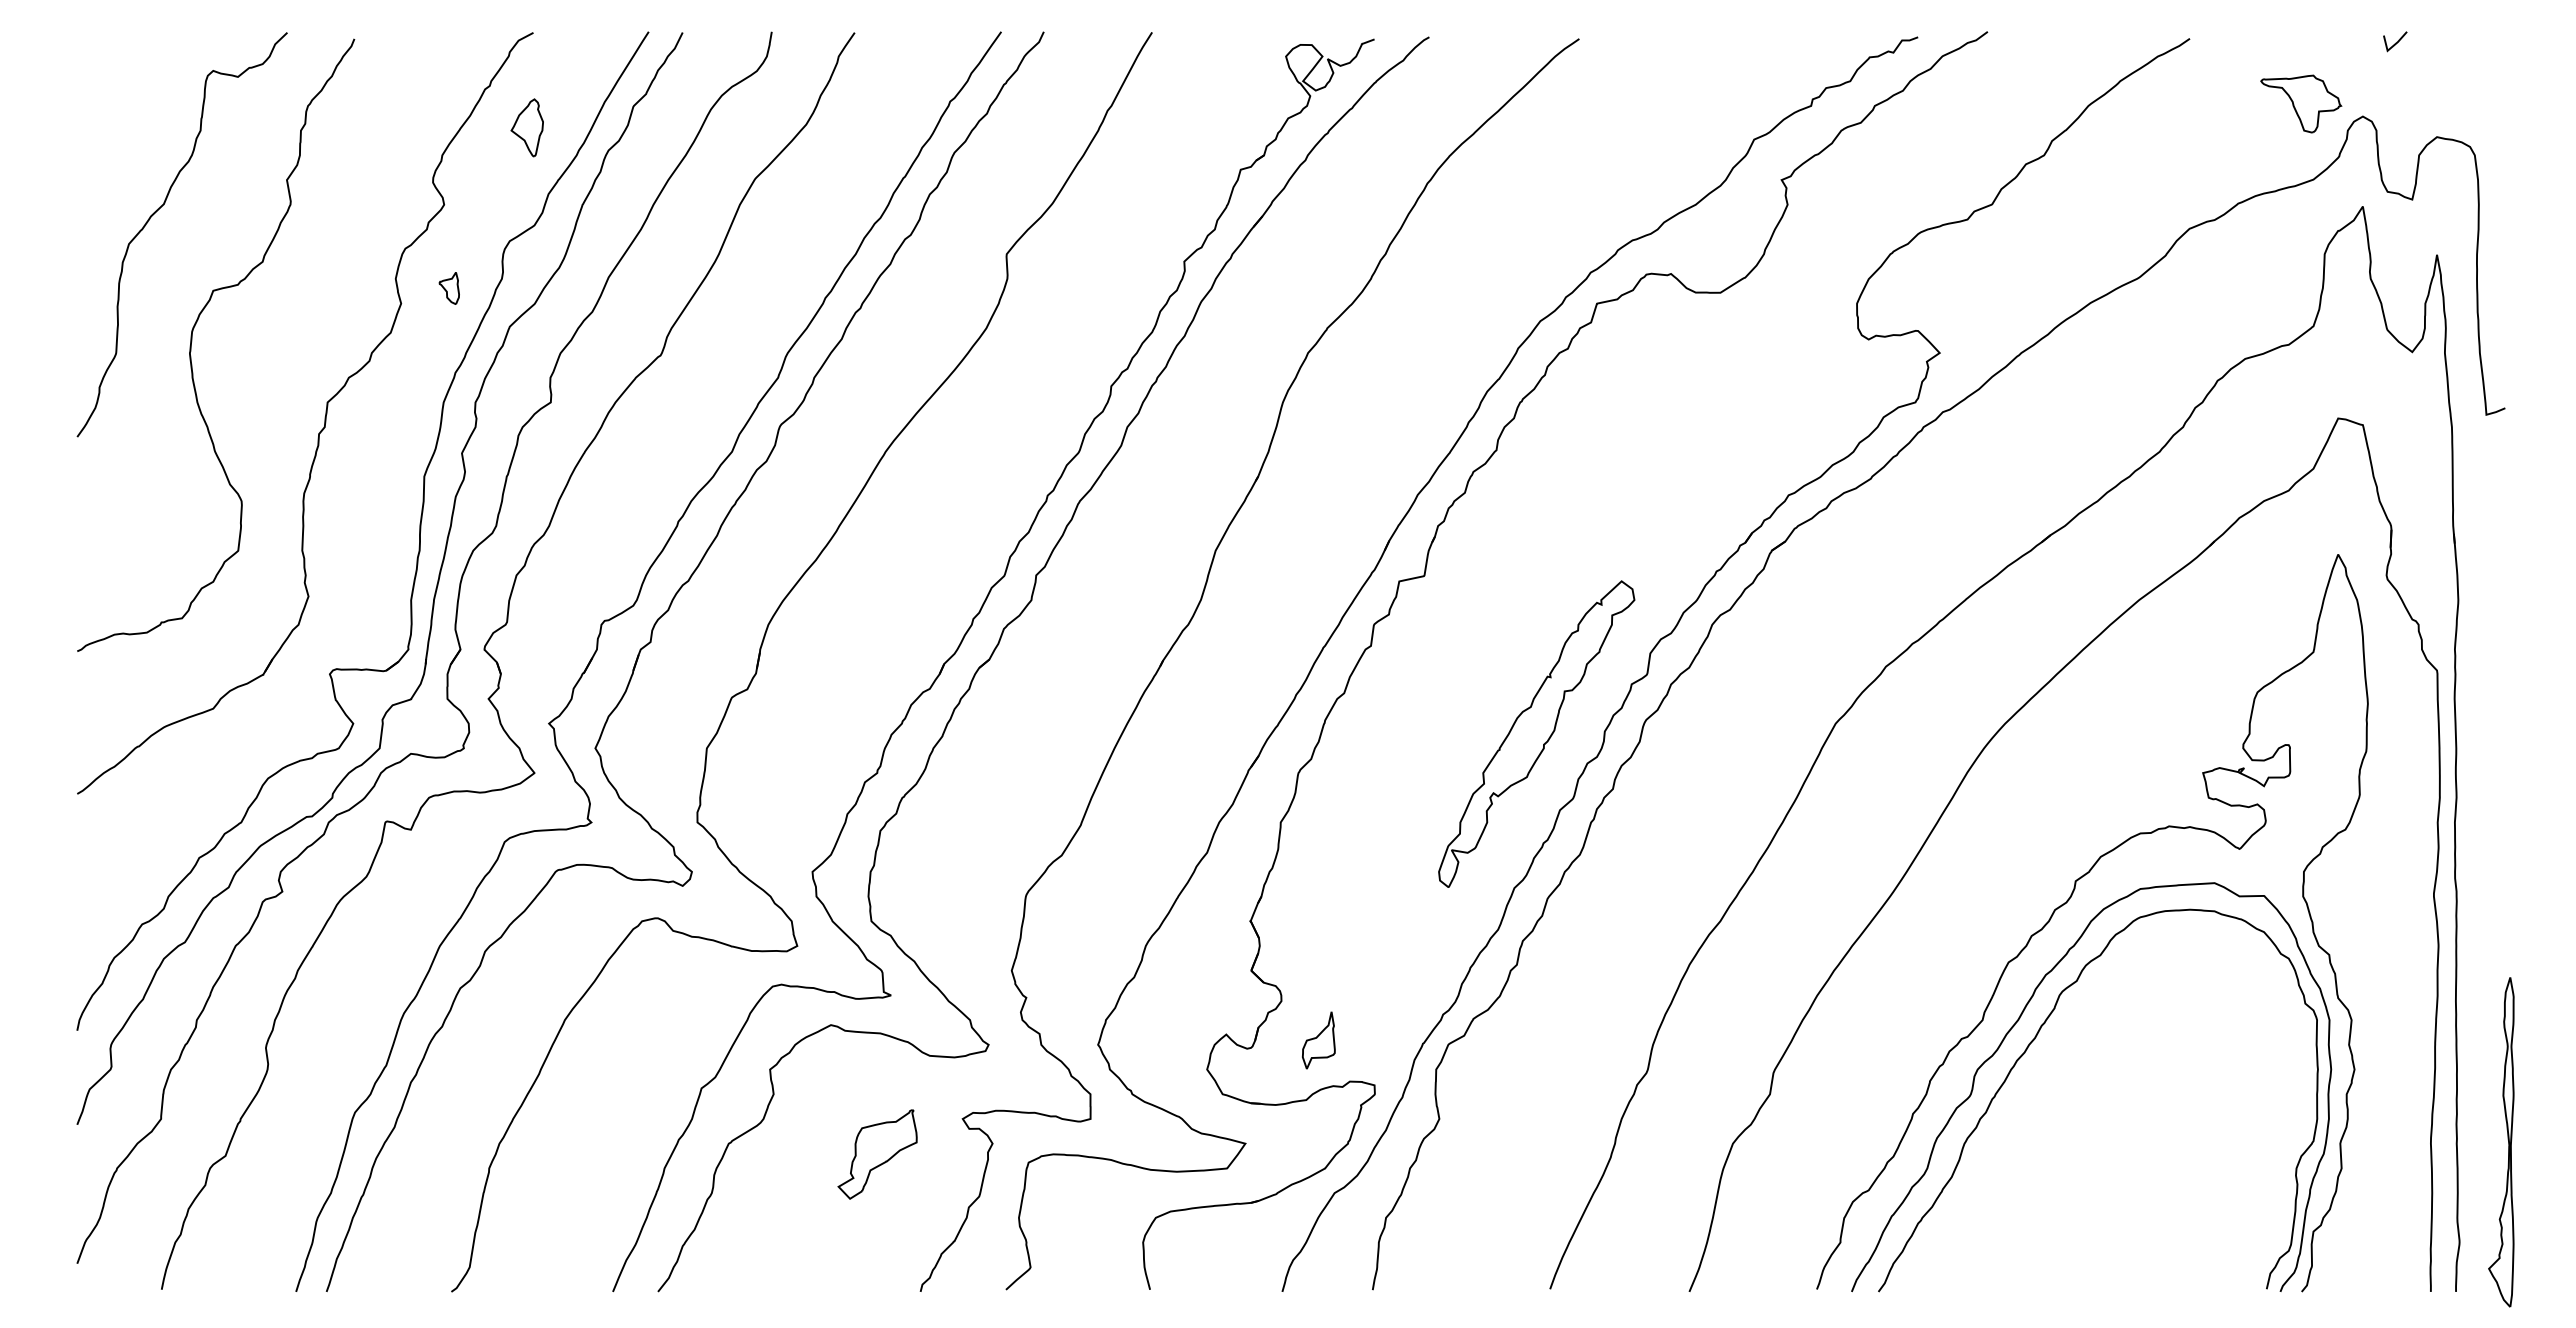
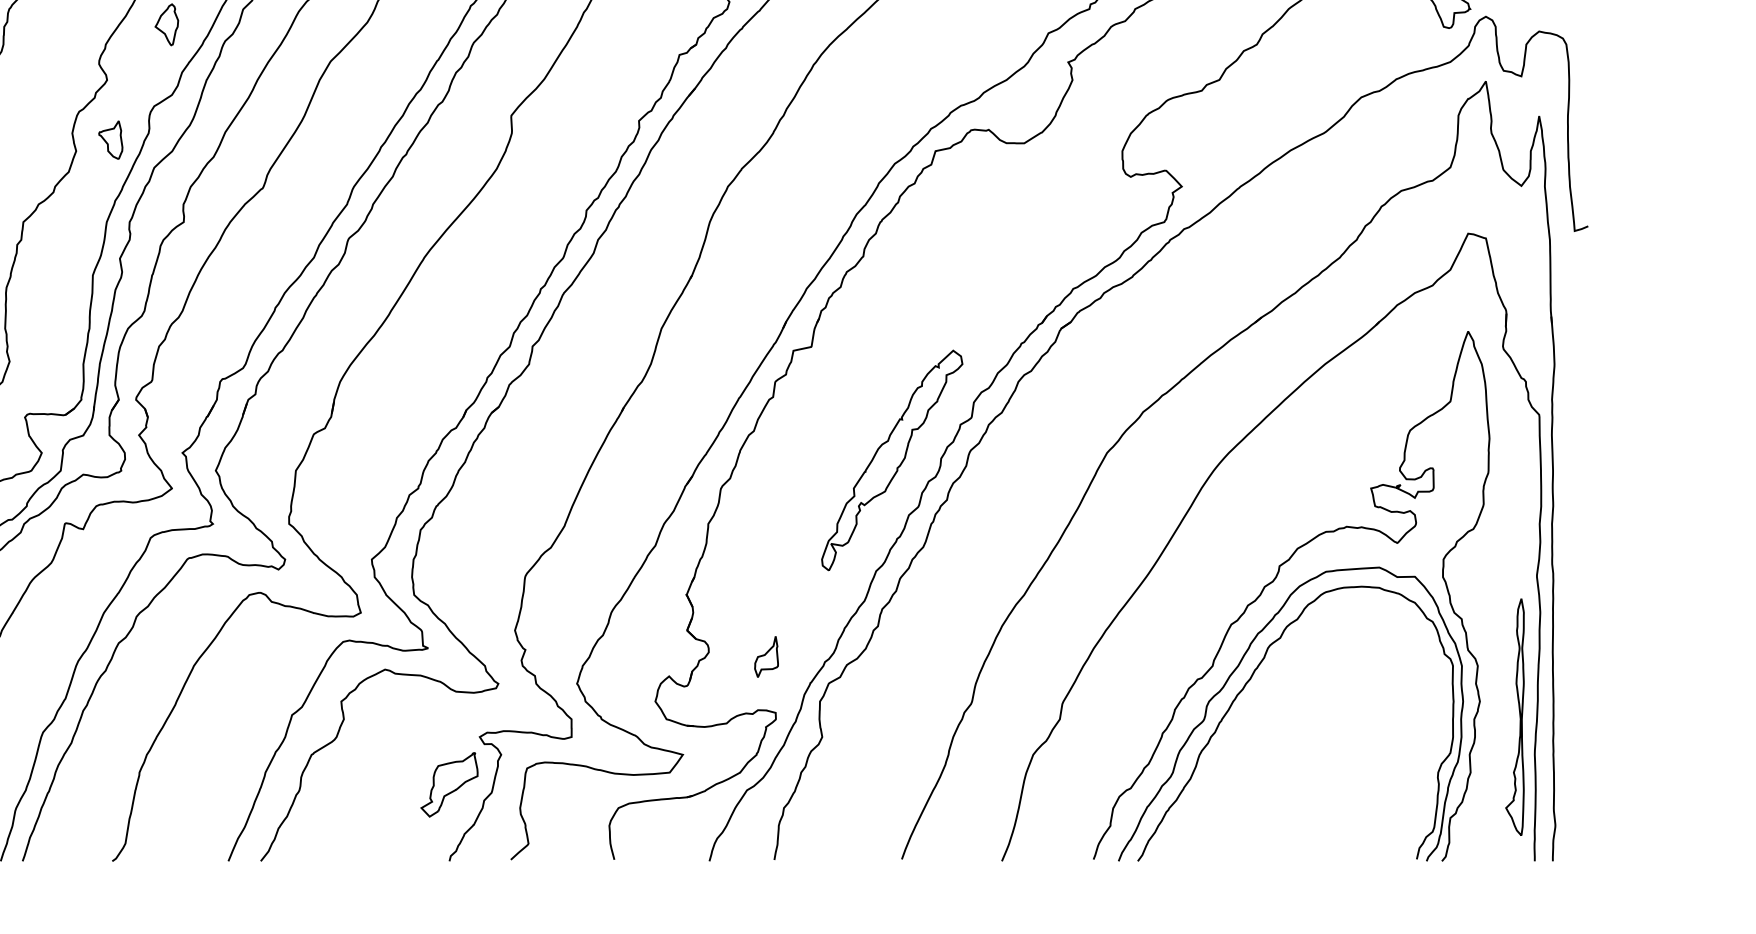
part: (449, 288) -> (110, 140), size x1.67
part: (1318, 1040) -> (766, 656), moved
part: (2507, 1139) -> (1519, 715), moved
part: (877, 1154) -> (449, 784), moved

